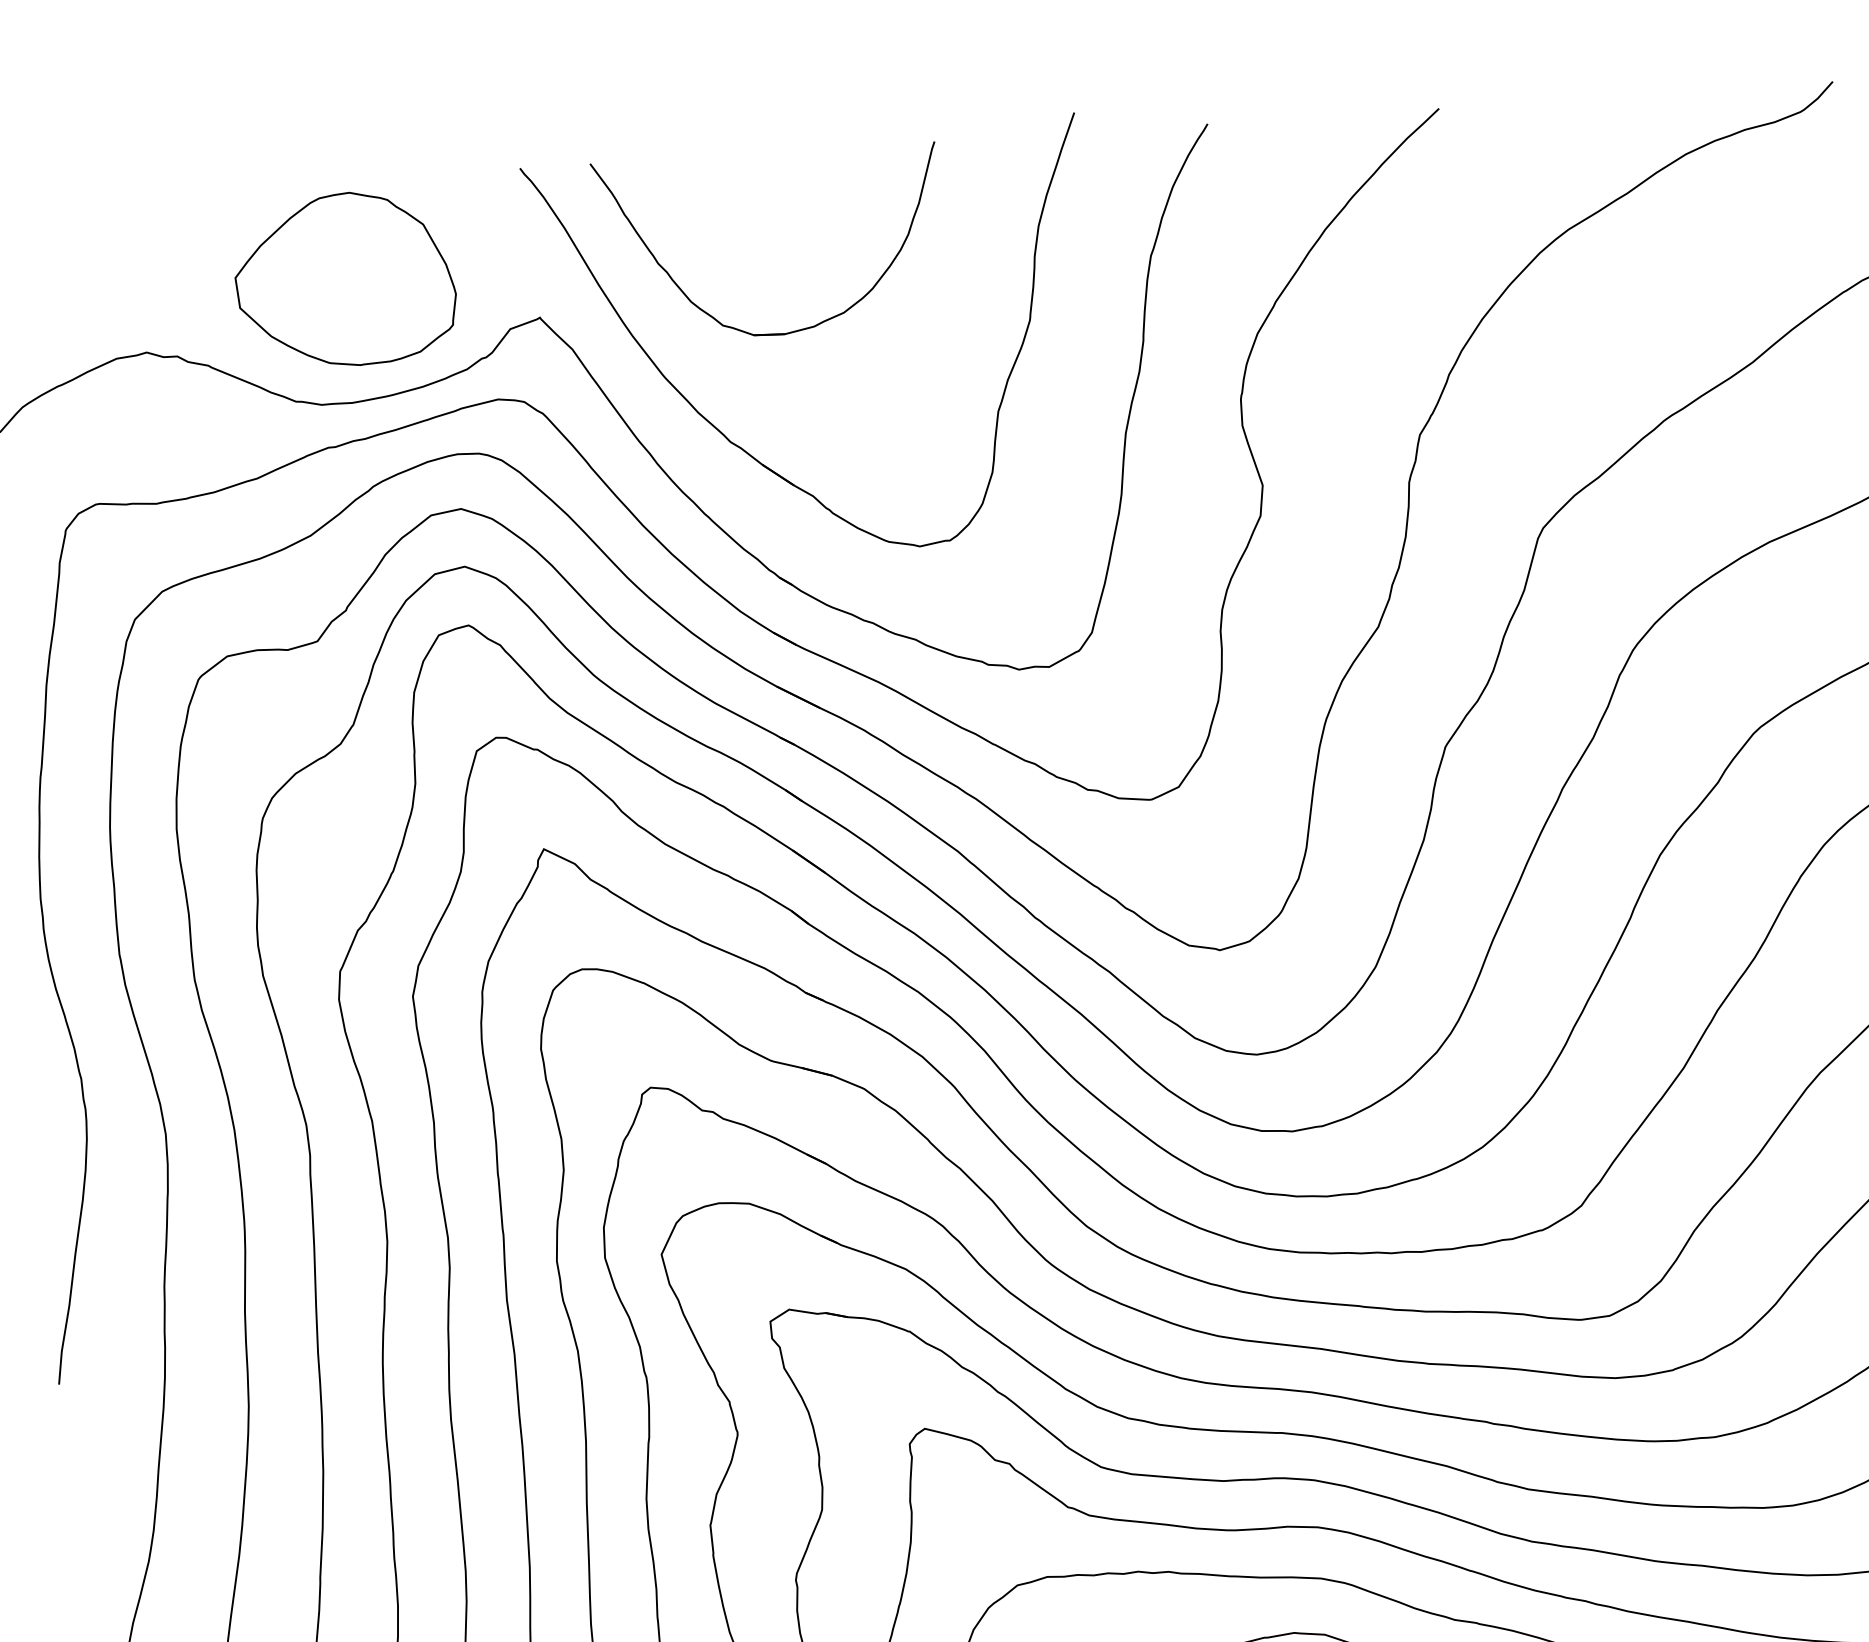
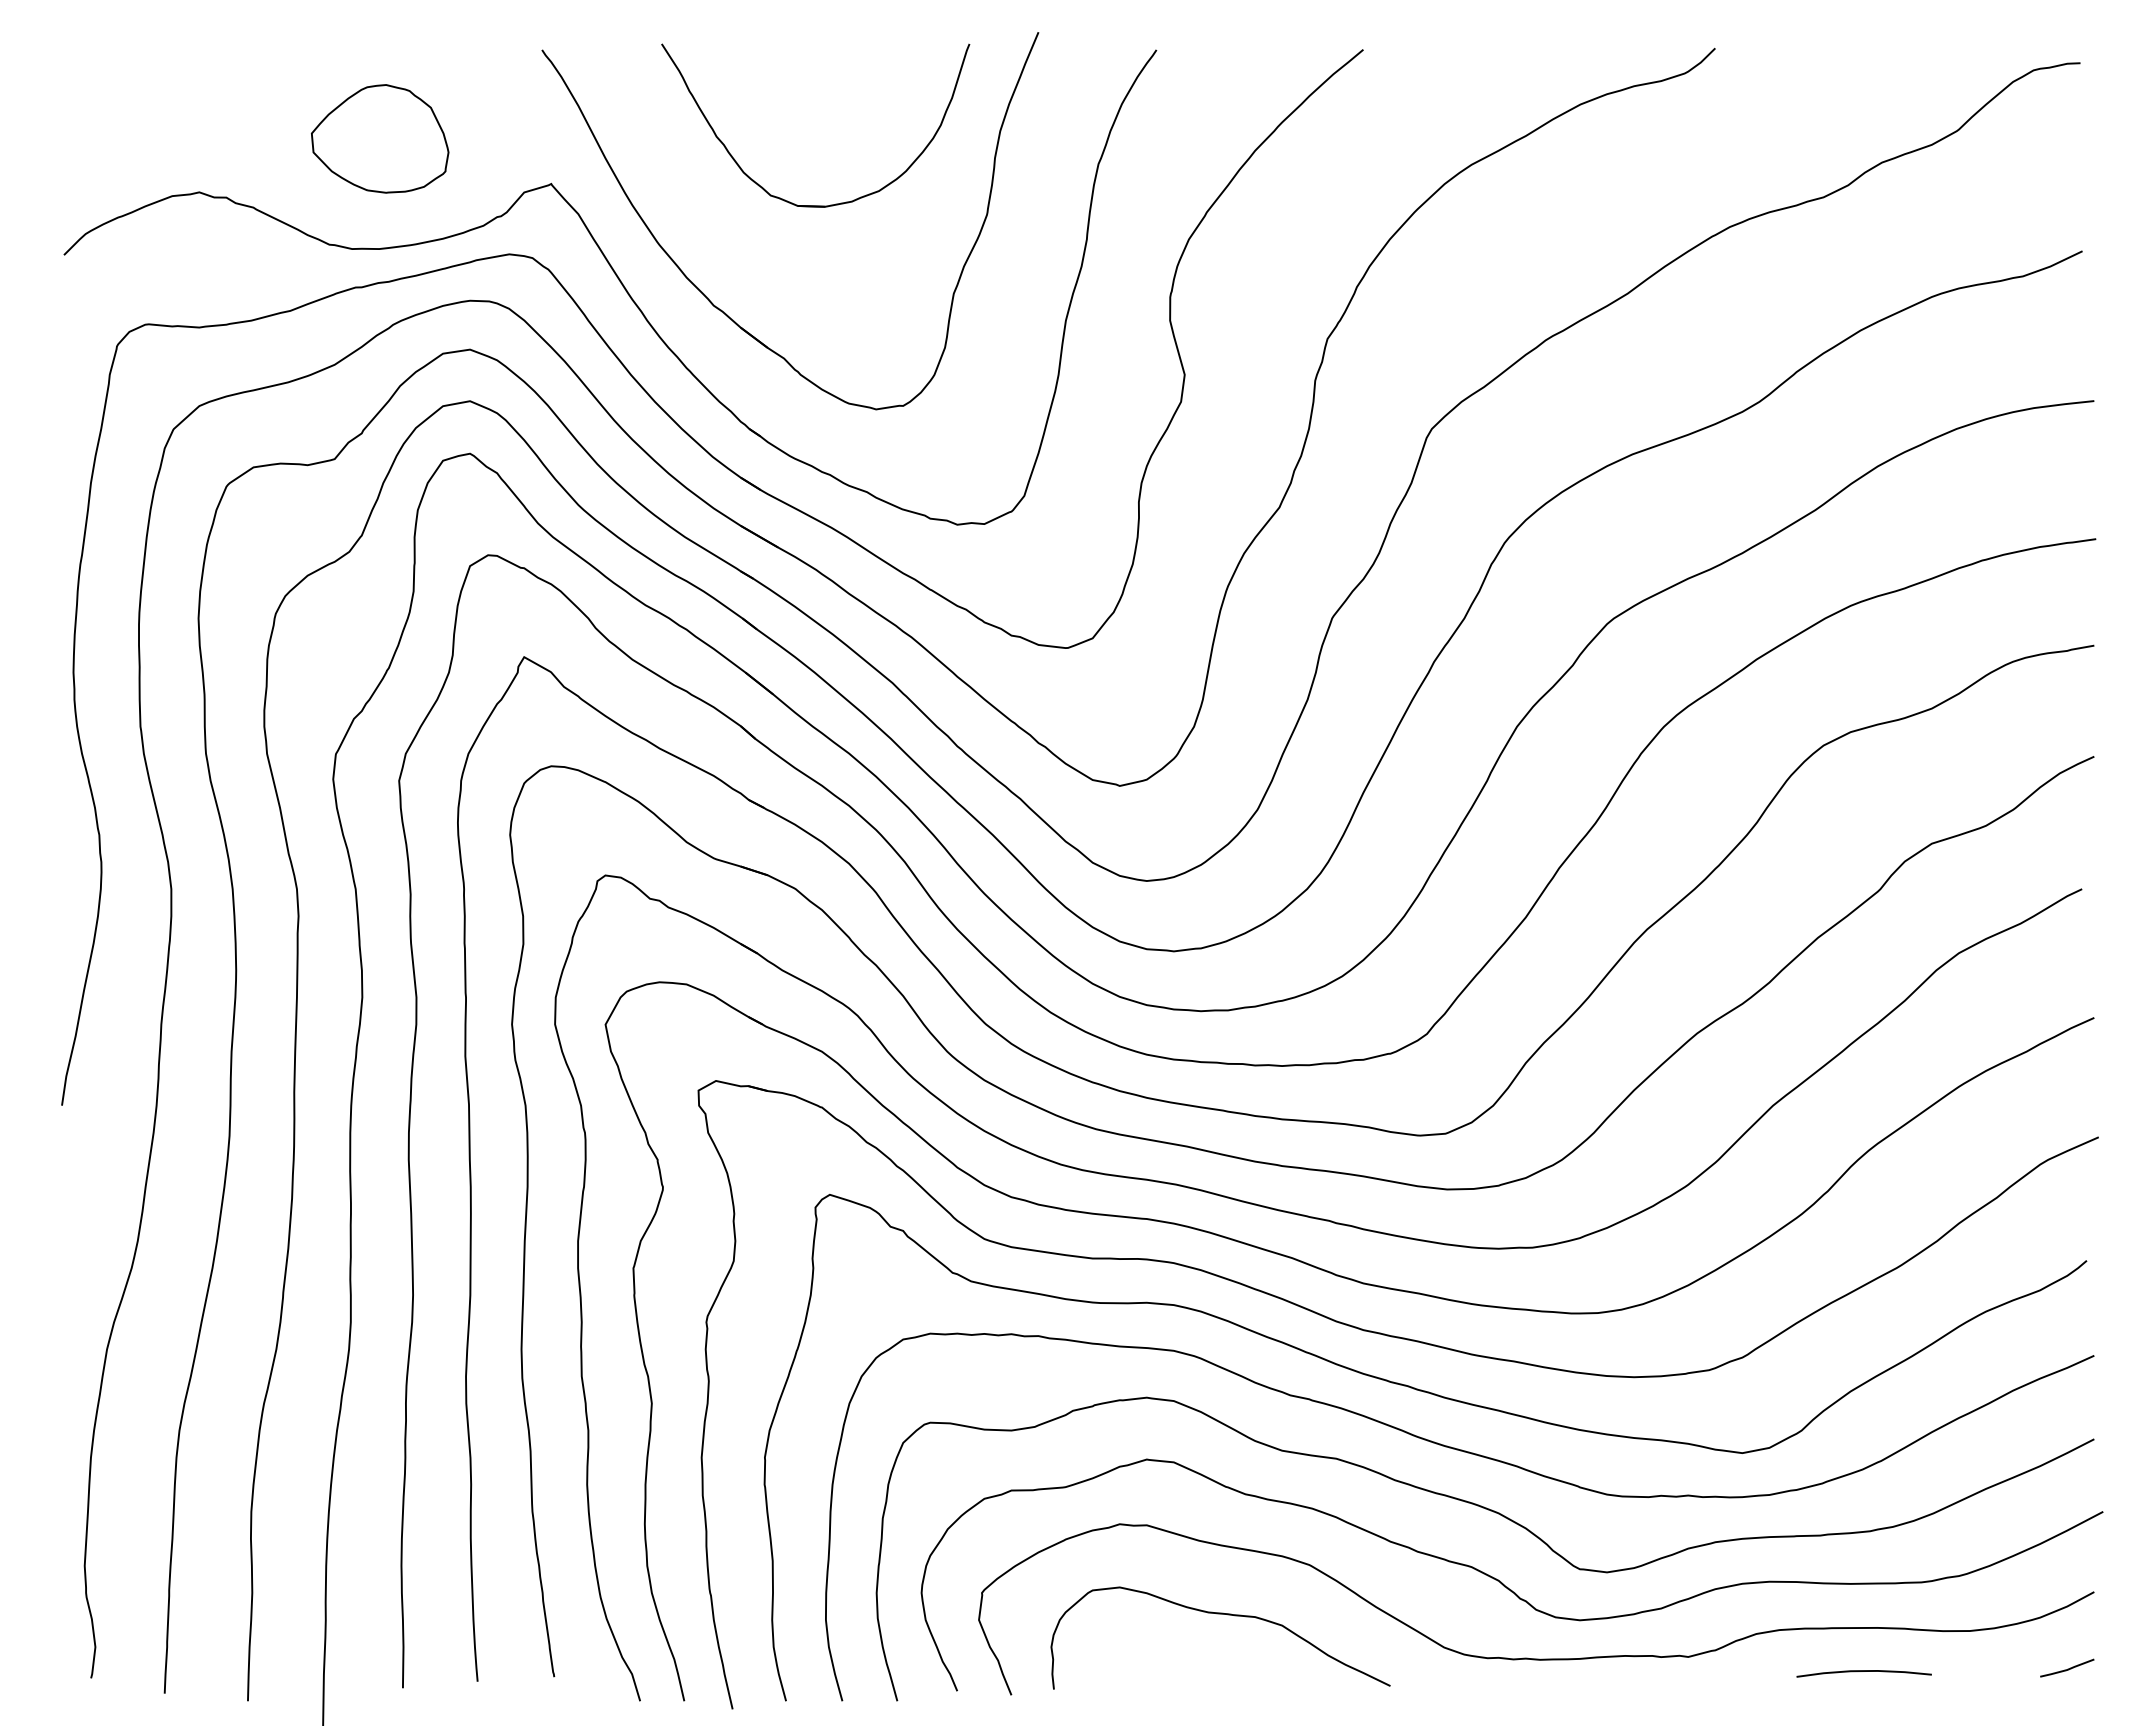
part: (344, 279) -> (379, 138), size x0.7
part: (739, 328) -> (785, 199), moved

